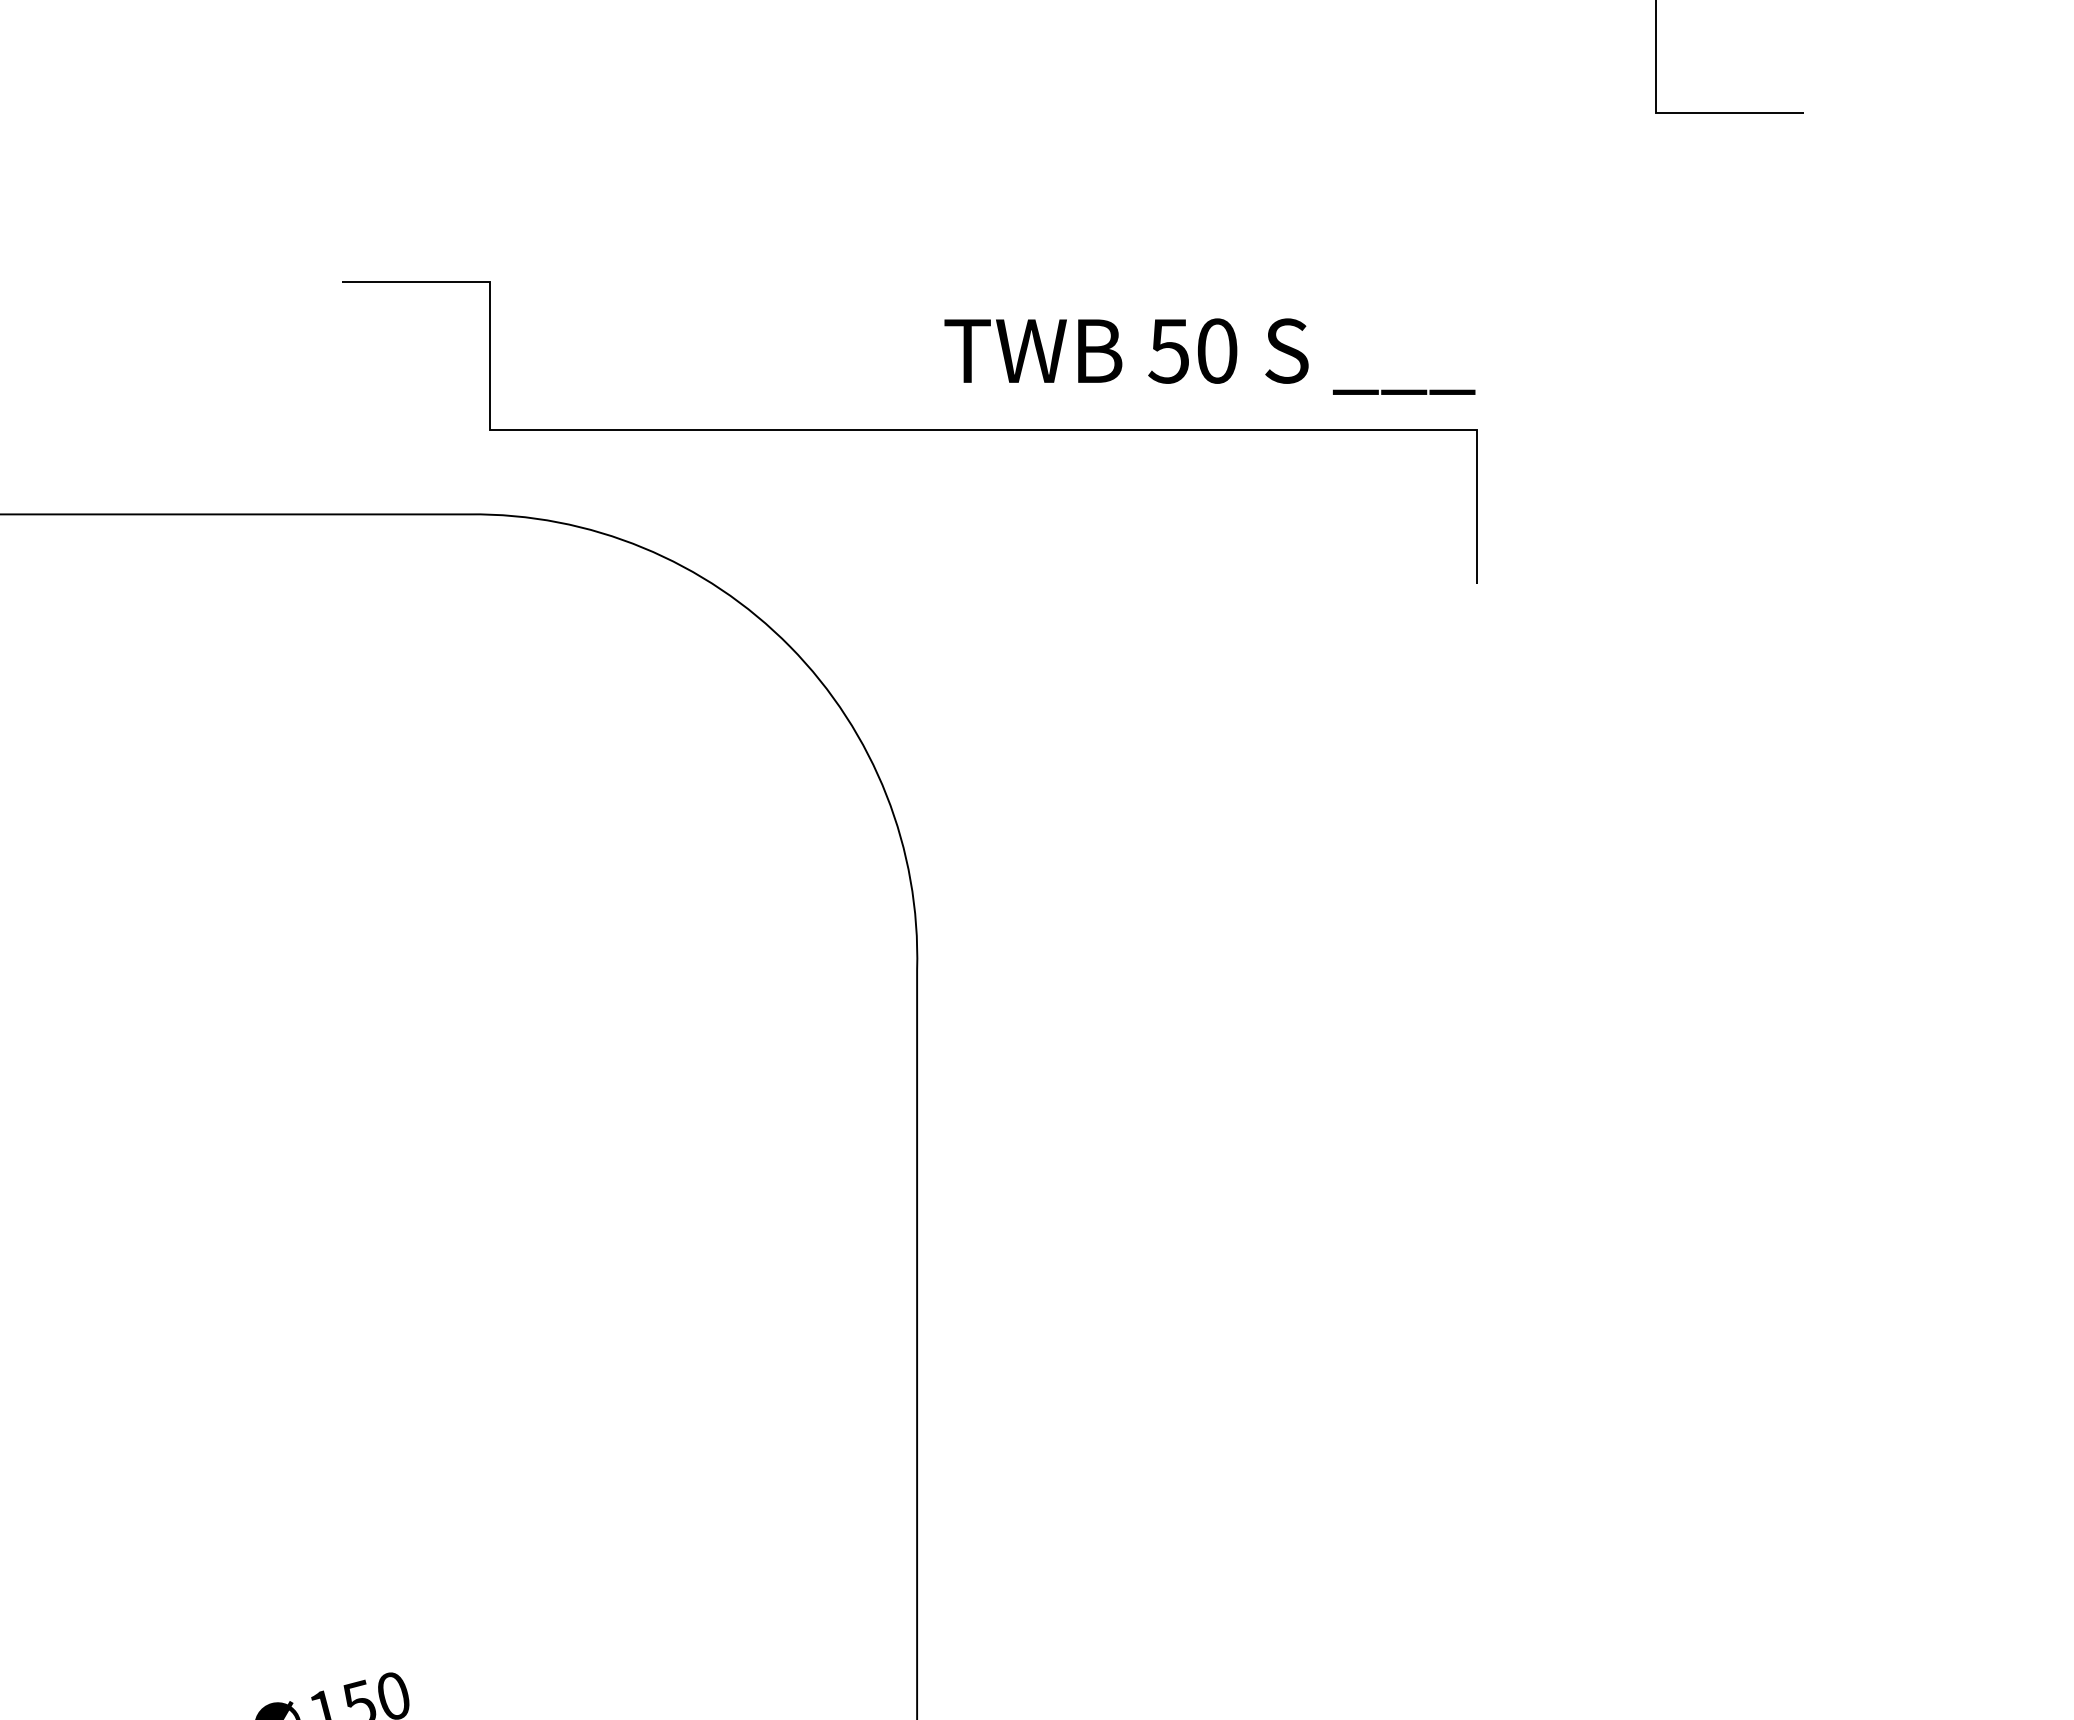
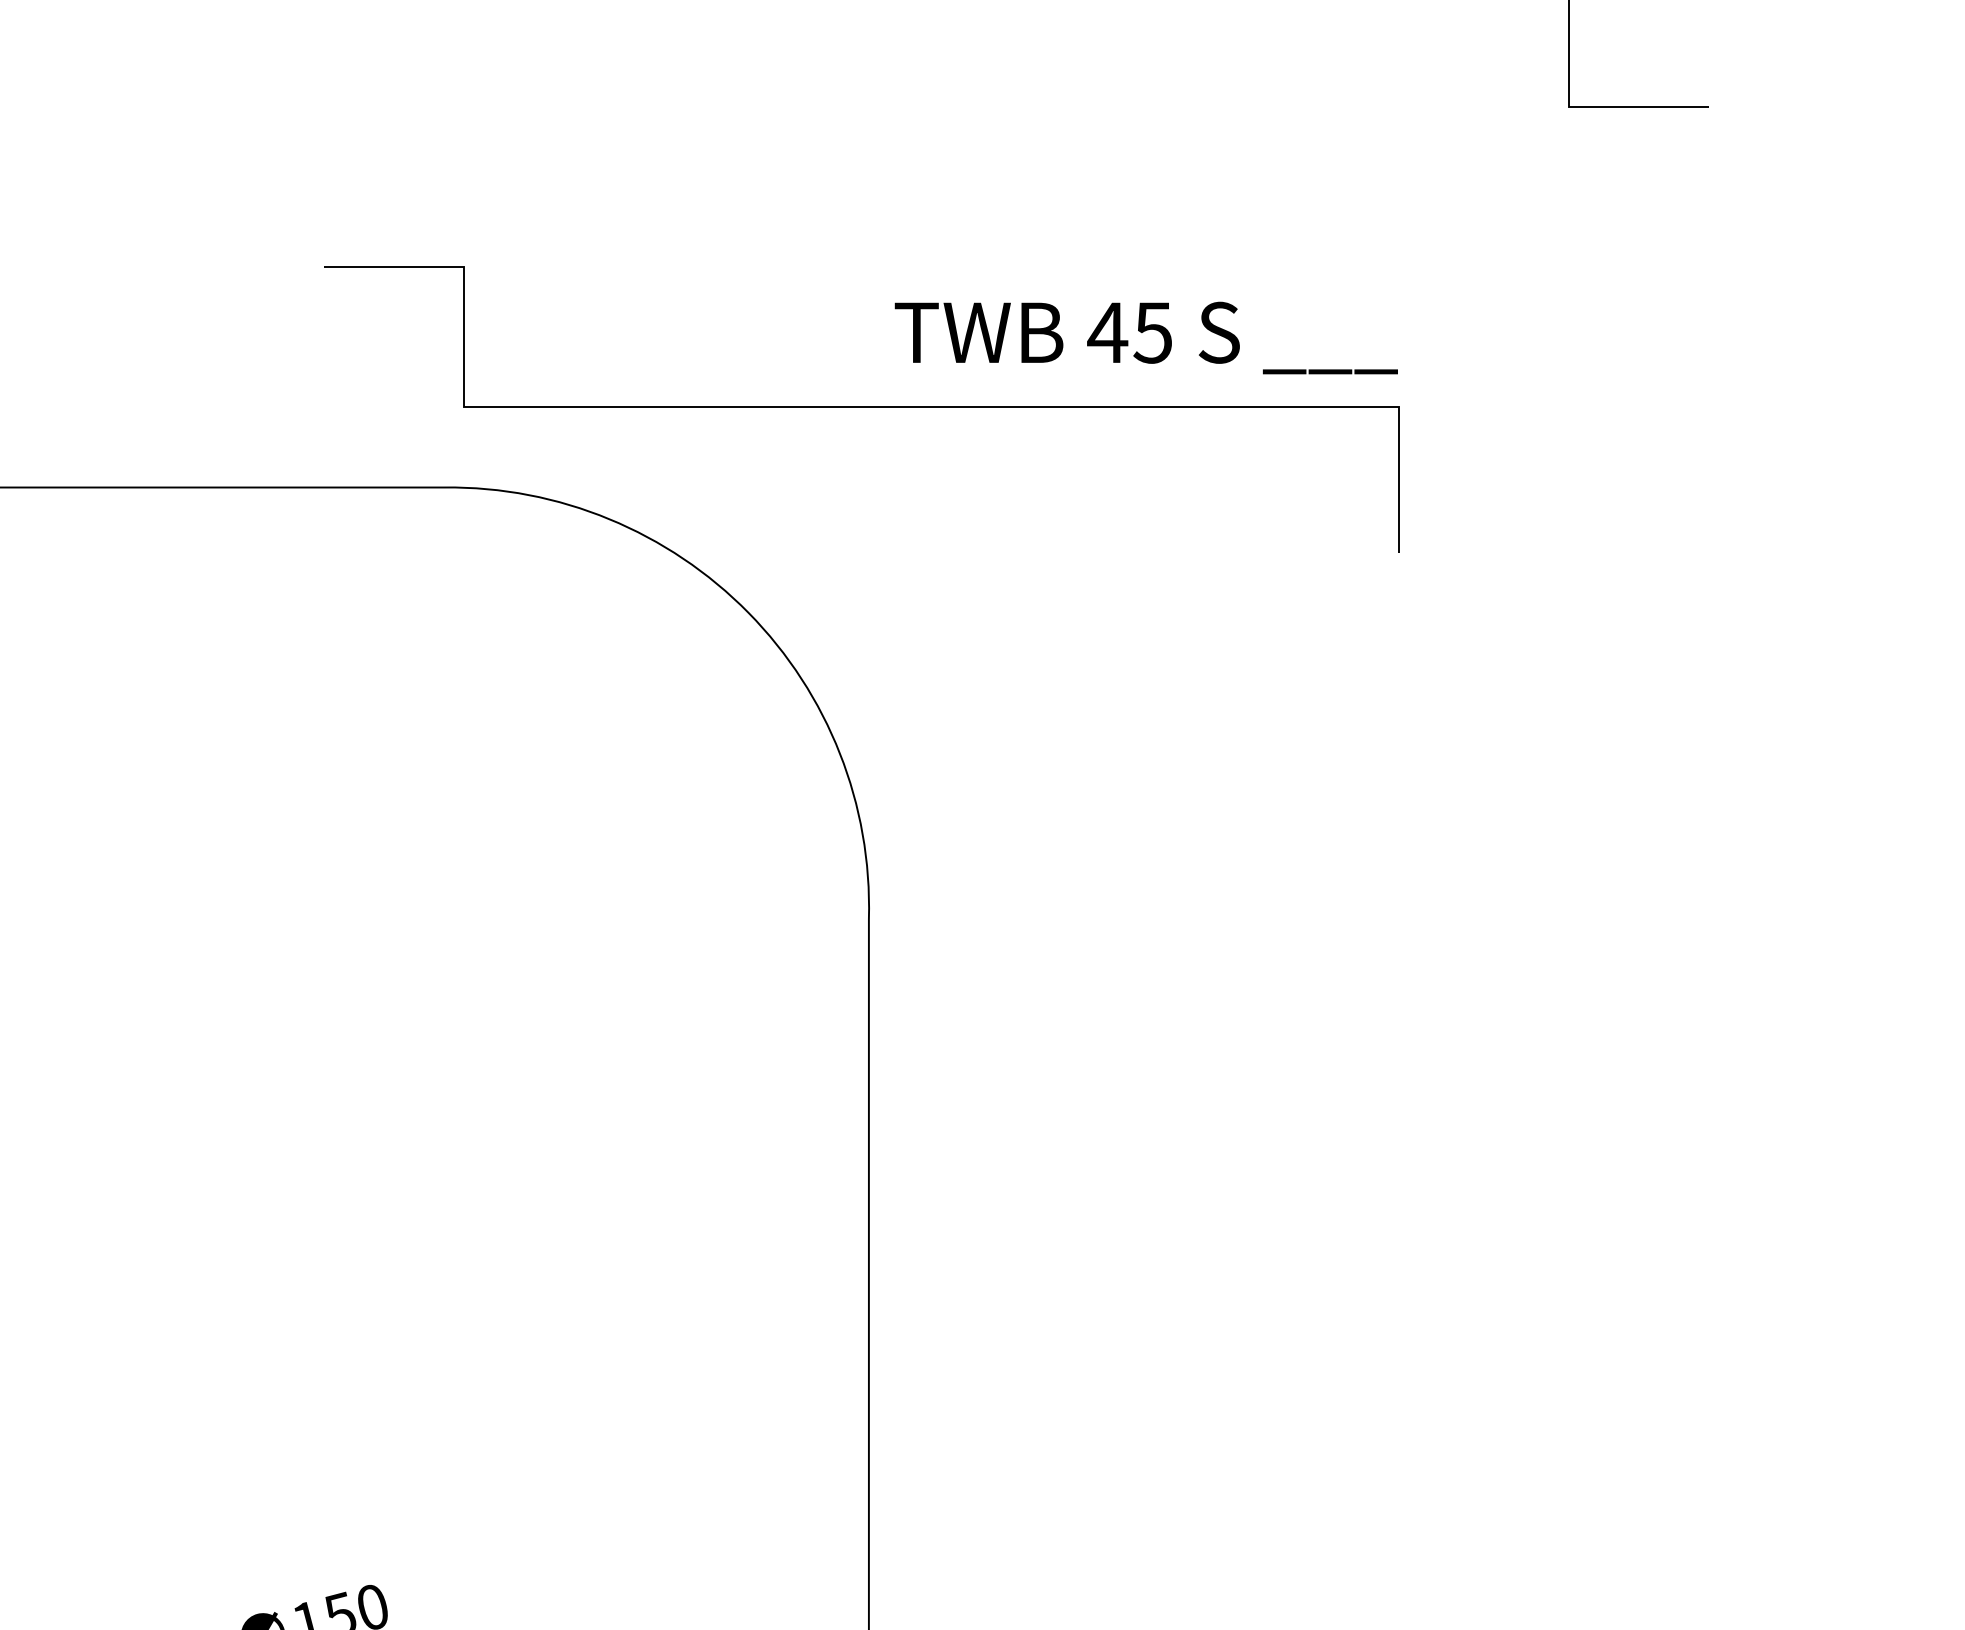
text: (1192, 350) -> (1129, 332), 50 -> 45

